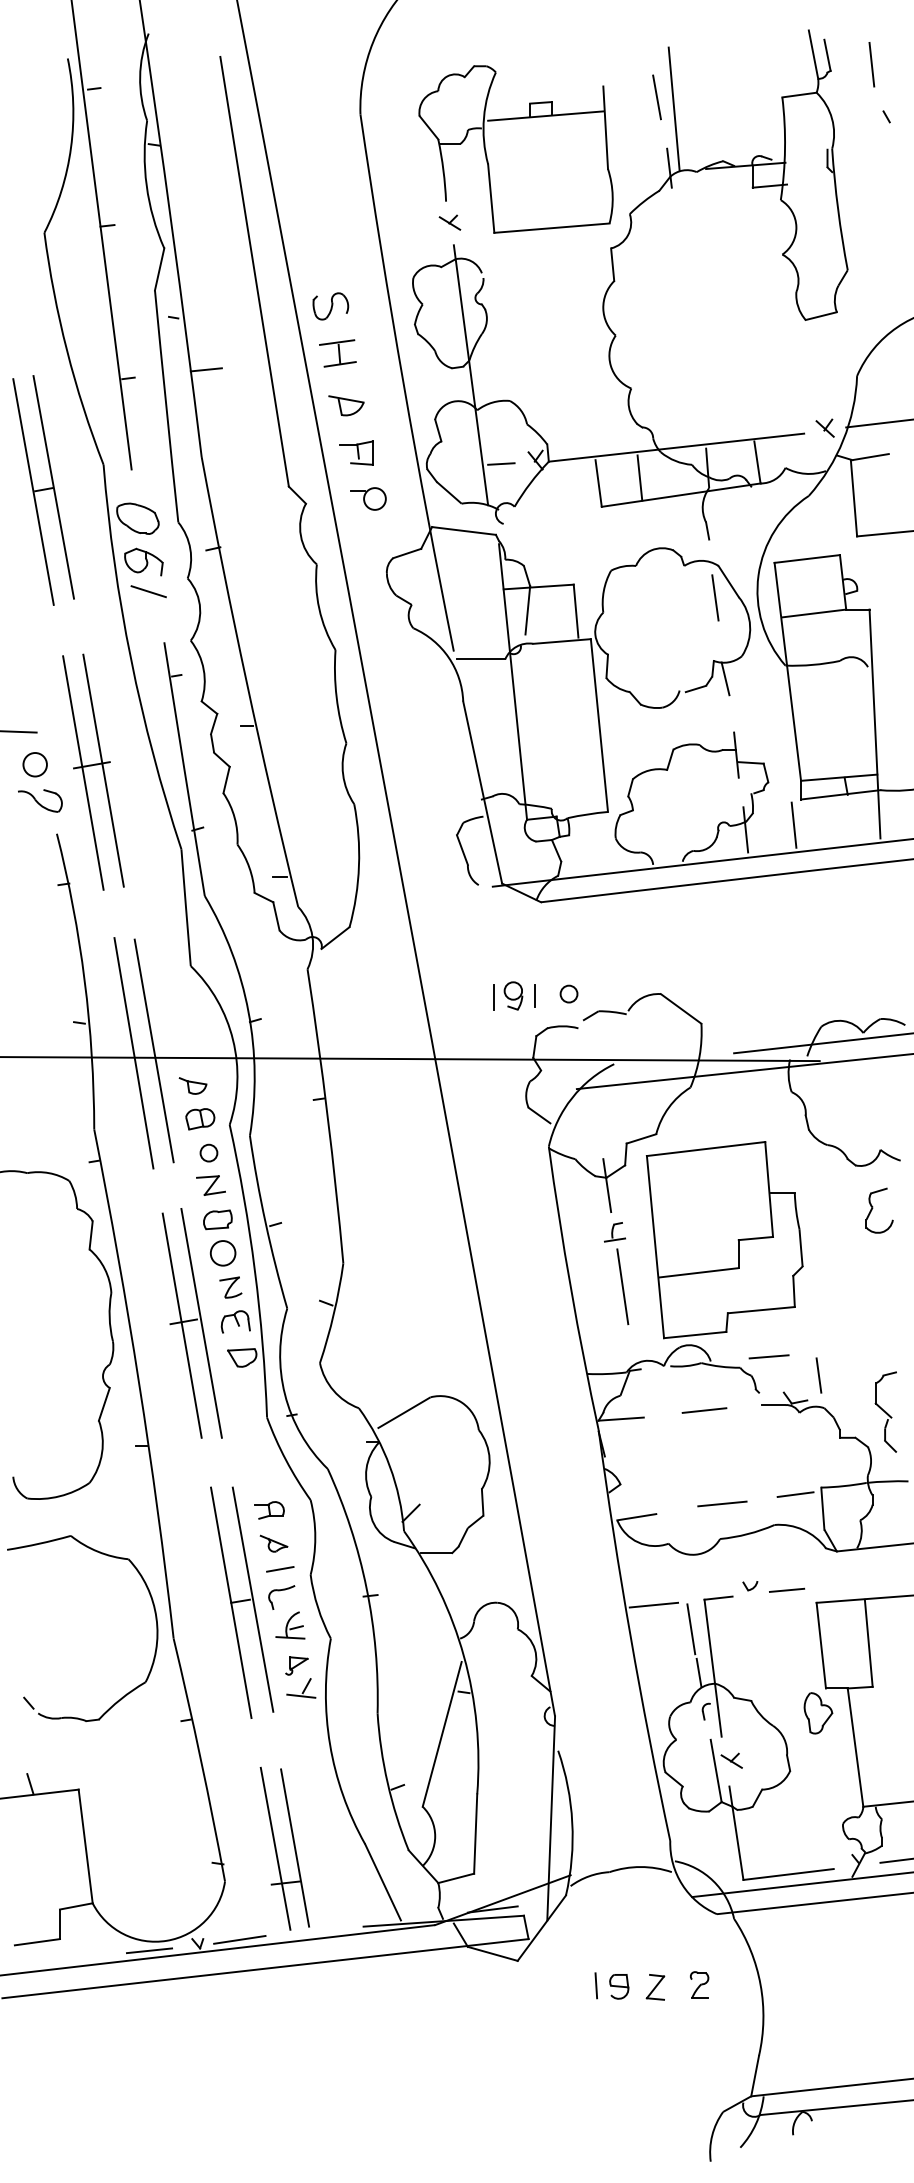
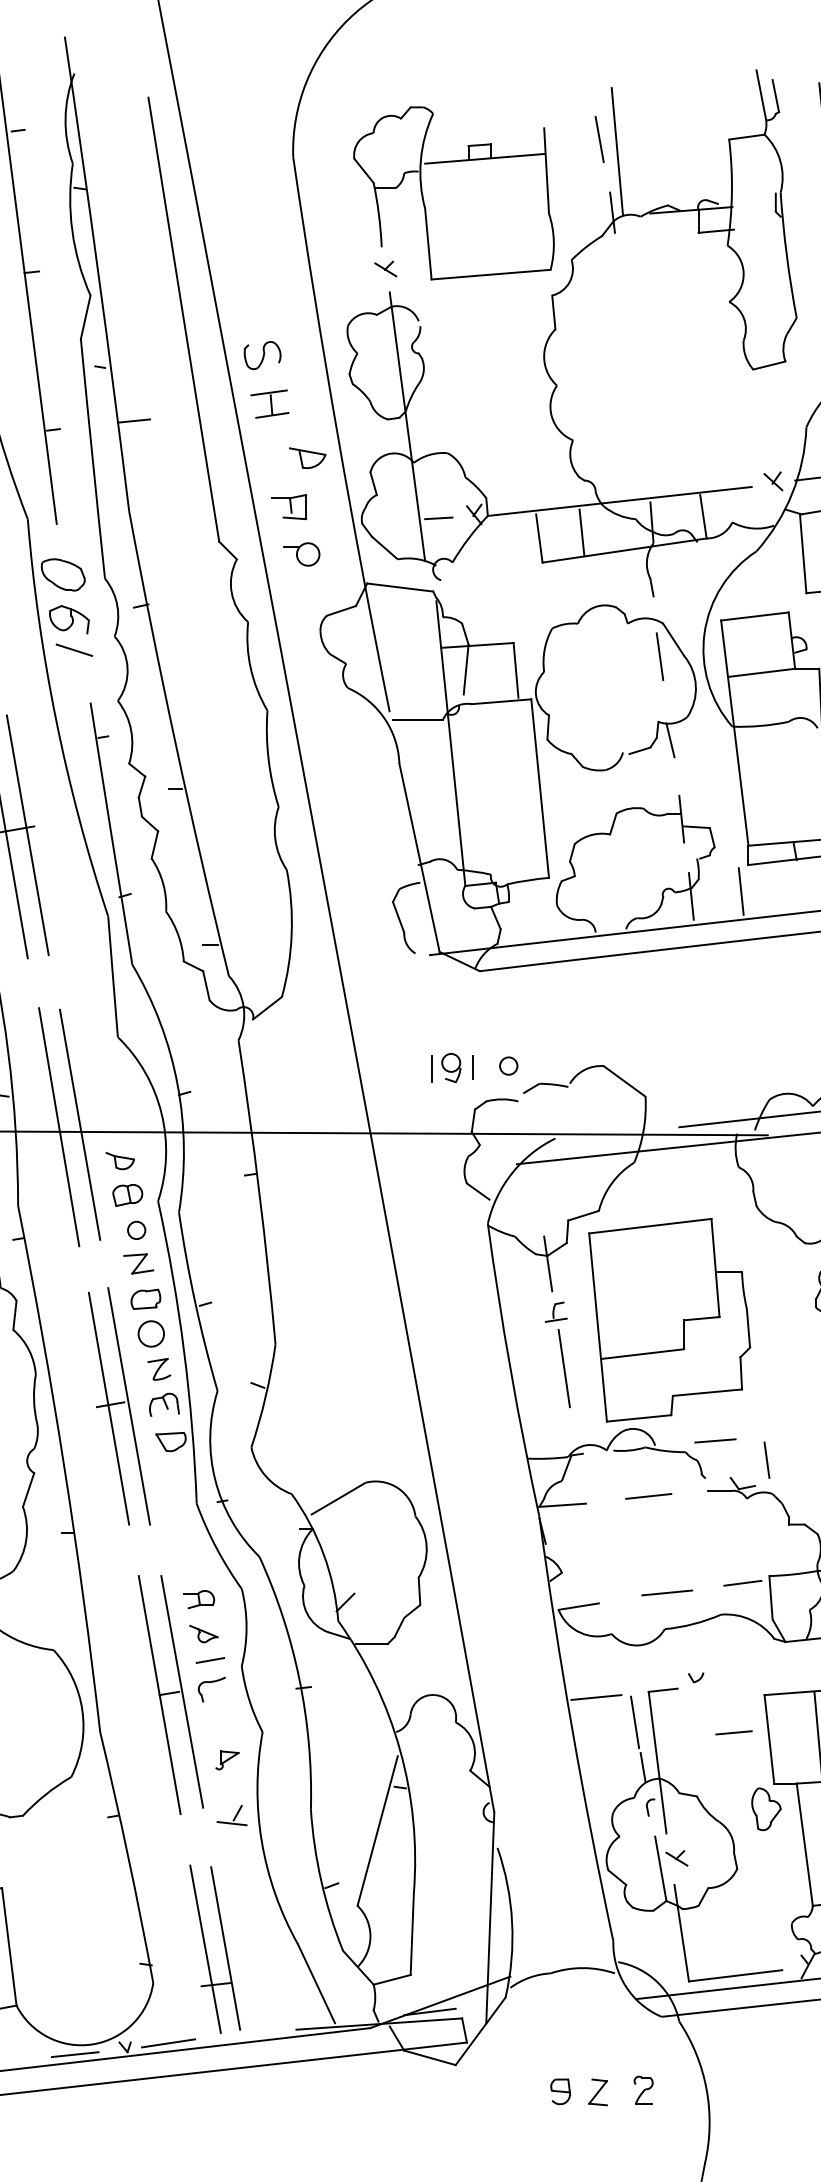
part: (346, 405) -> (307, 457), moved
line: (787, 1589) -> (734, 1731), moved
part: (290, 1625) -> (220, 1718), removed
part: (301, 1688) -> (232, 1815), moved
line: (596, 1985) -> (537, 2090), removed

